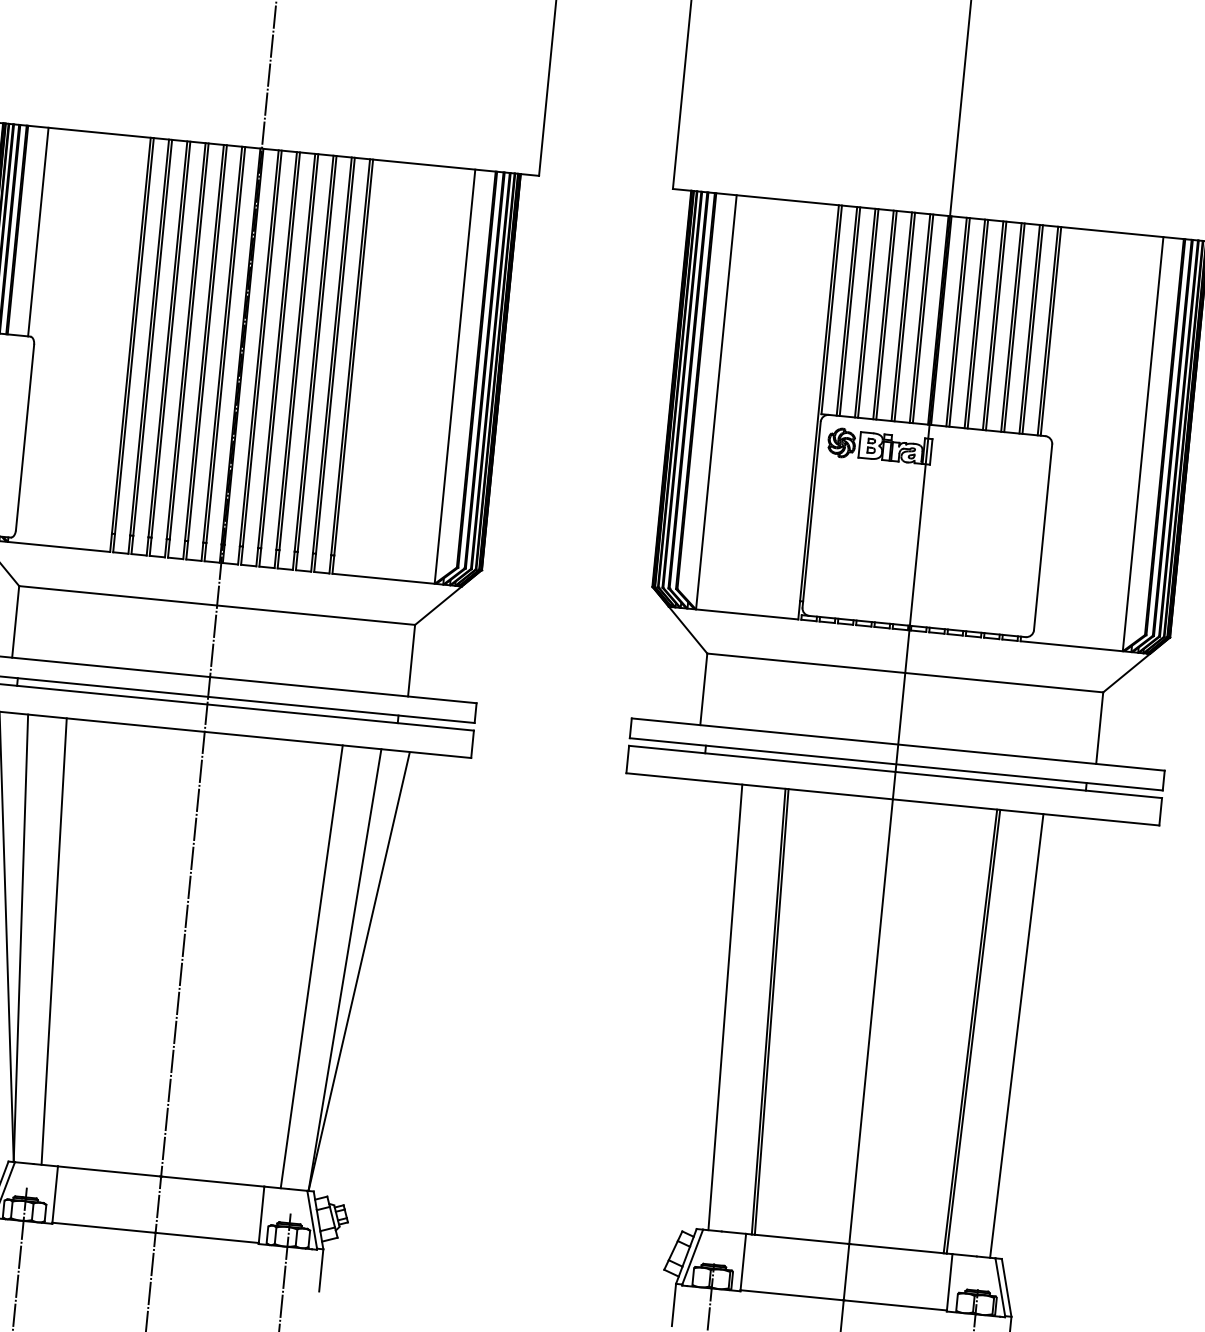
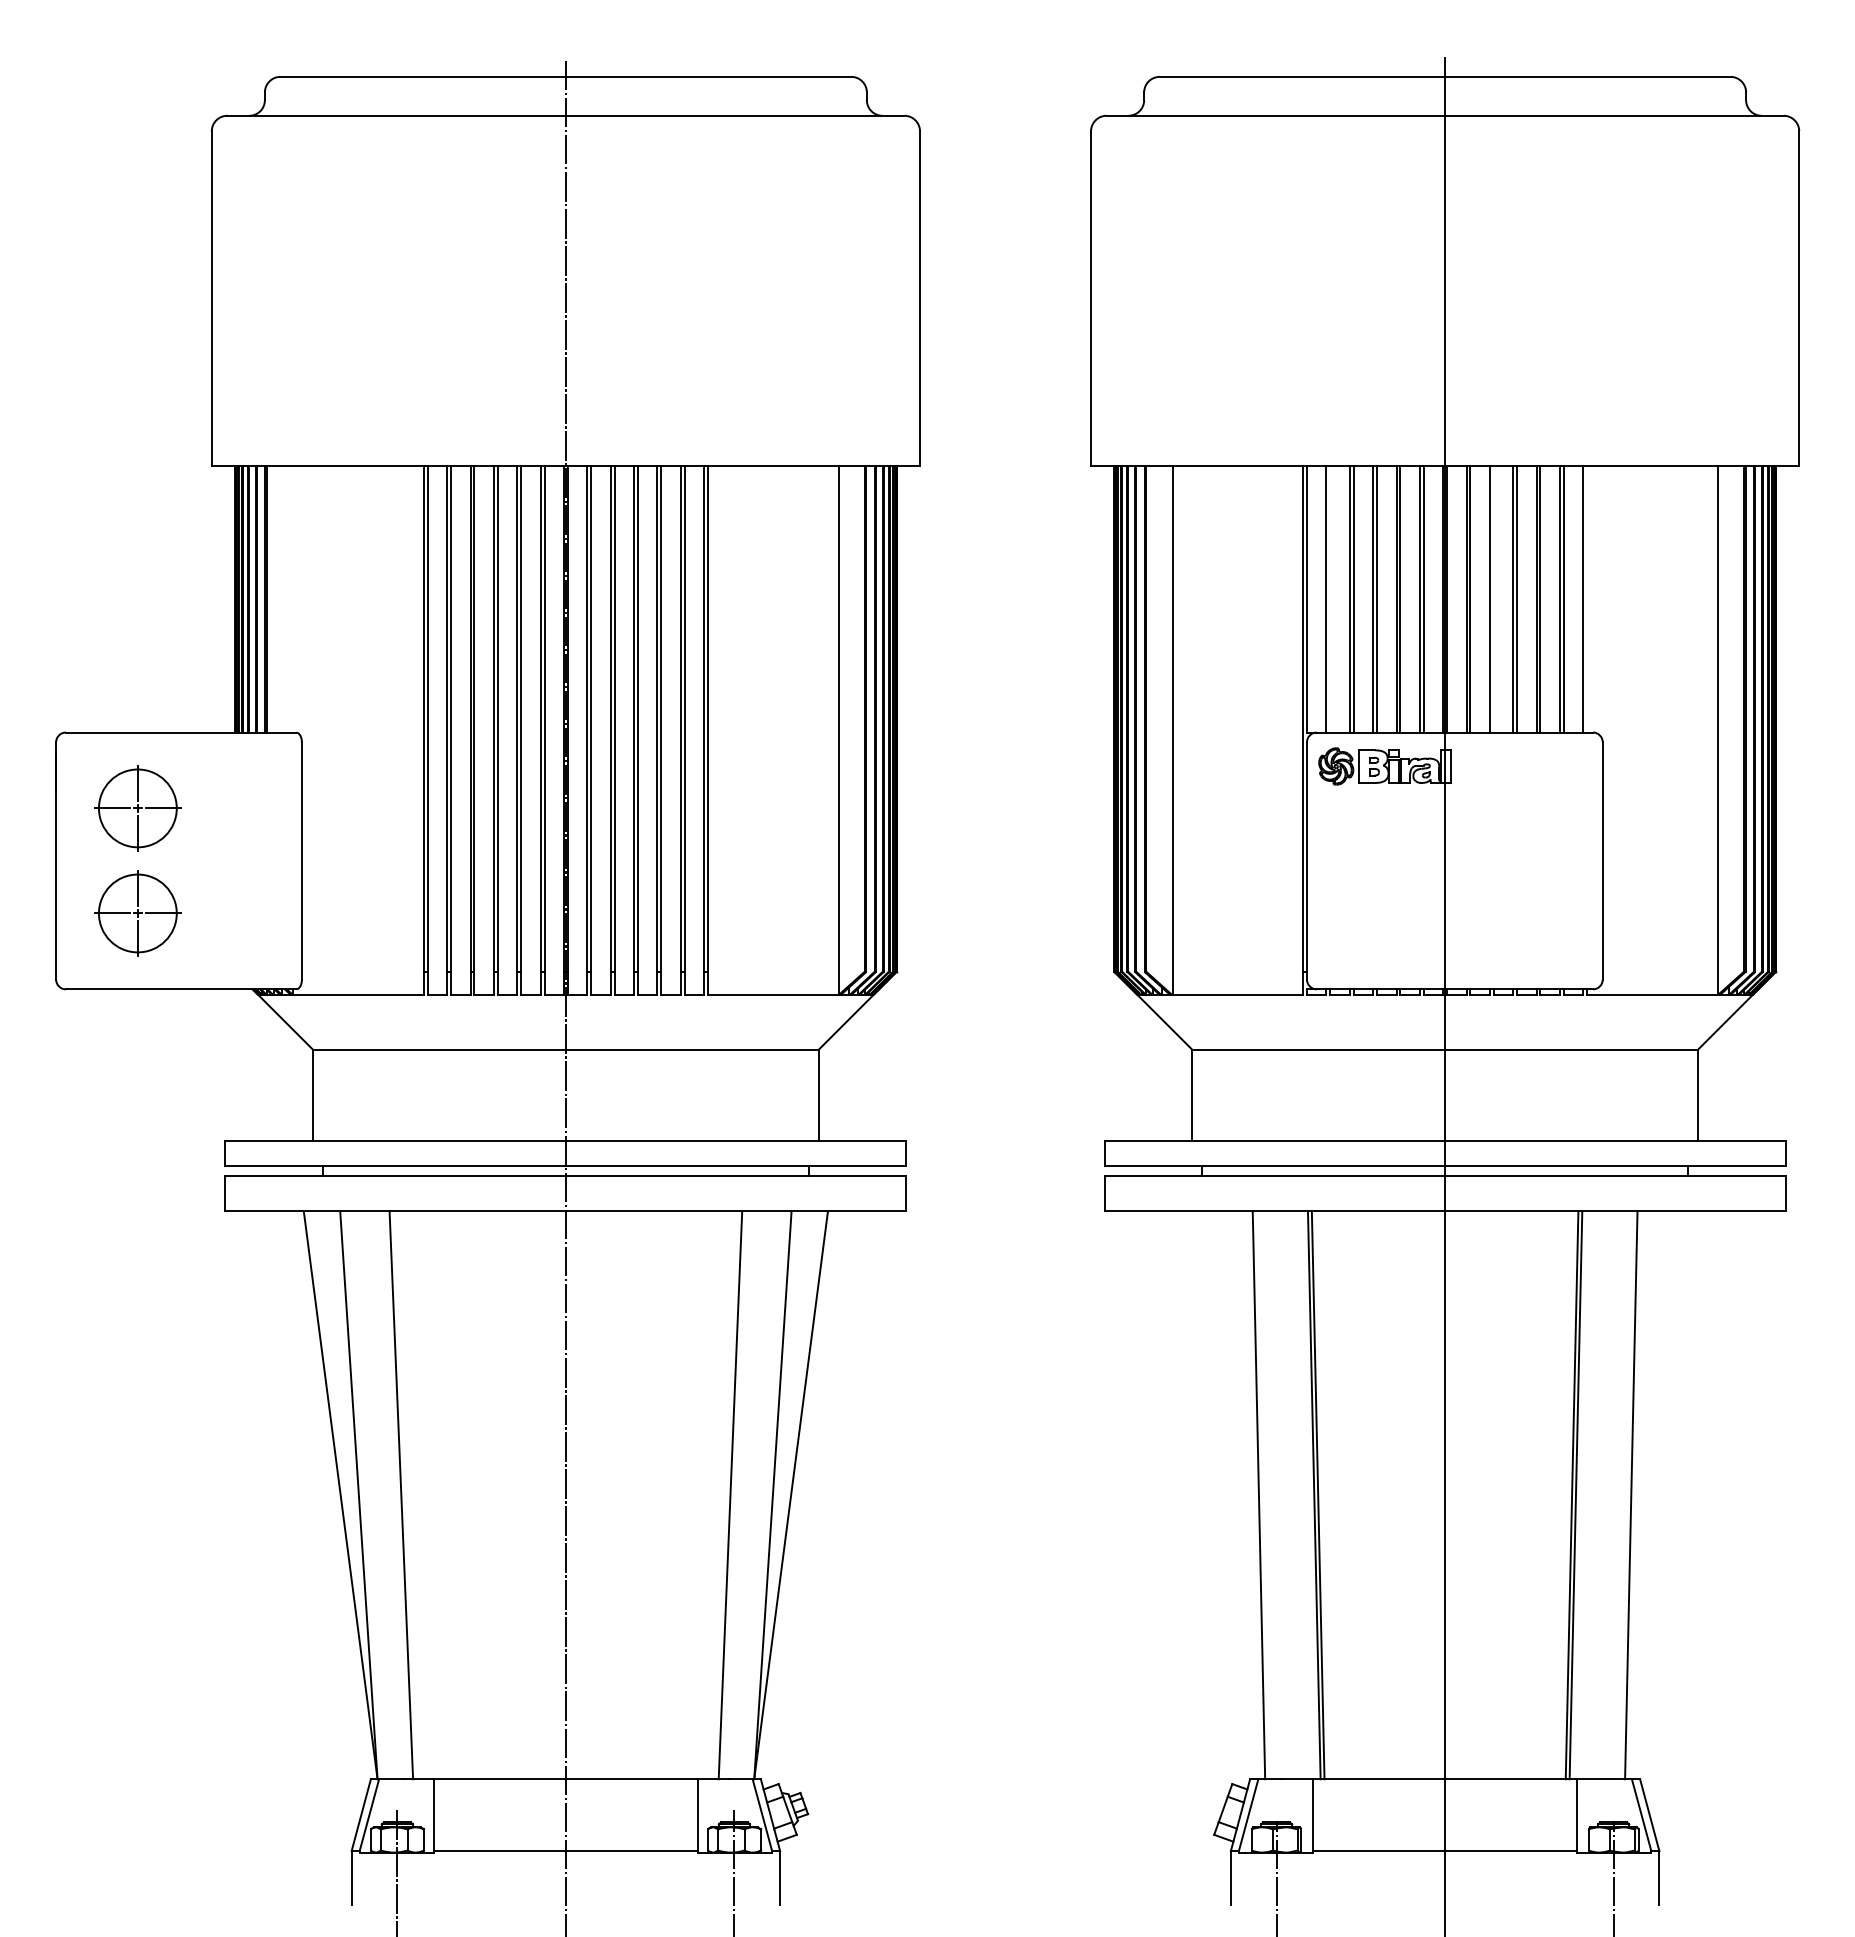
line: (38, 232) -> (293, 599), removed
line: (850, 311) -> (1330, 599), removed
line: (977, 324) -> (1493, 599), removed
line: (1051, 331) -> (1587, 599), removed

